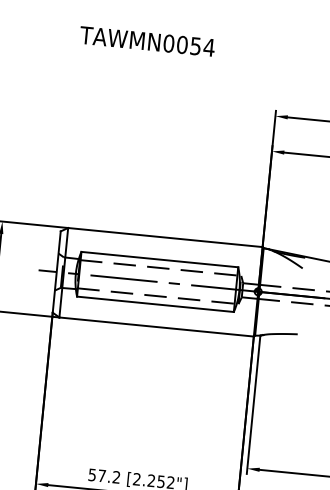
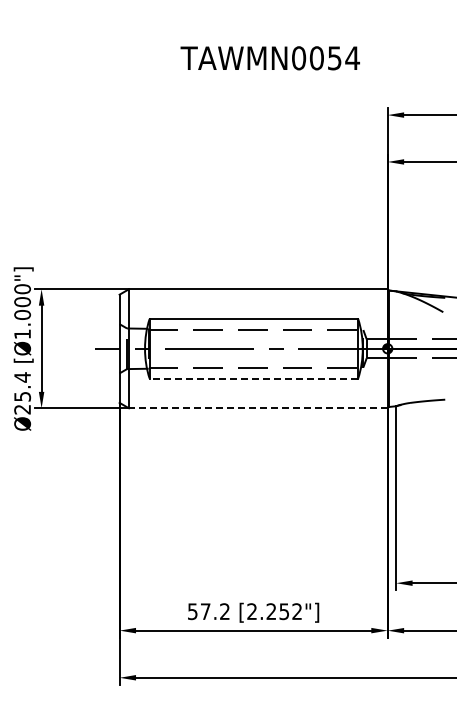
text: (146, 41) -> (269, 58), moved
line: (155, 304) -> (253, 378), solid -> dashed
line: (155, 327) -> (257, 408), solid -> dashed

